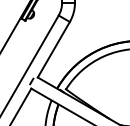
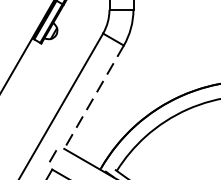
line: (53, 50) -> (93, 98), solid -> dashed

